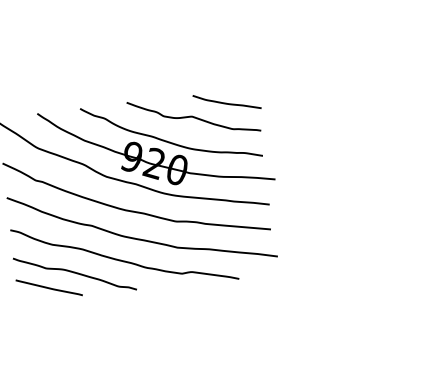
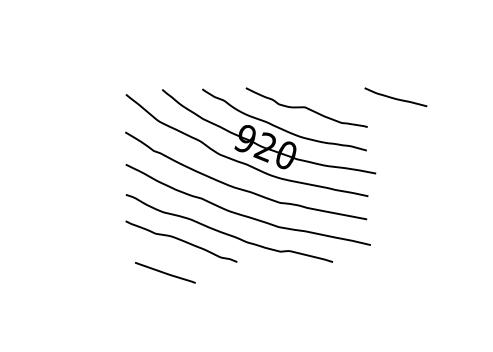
curve: (225, 102) -> (394, 97), moved
line: (49, 287) -> (165, 272), moved

